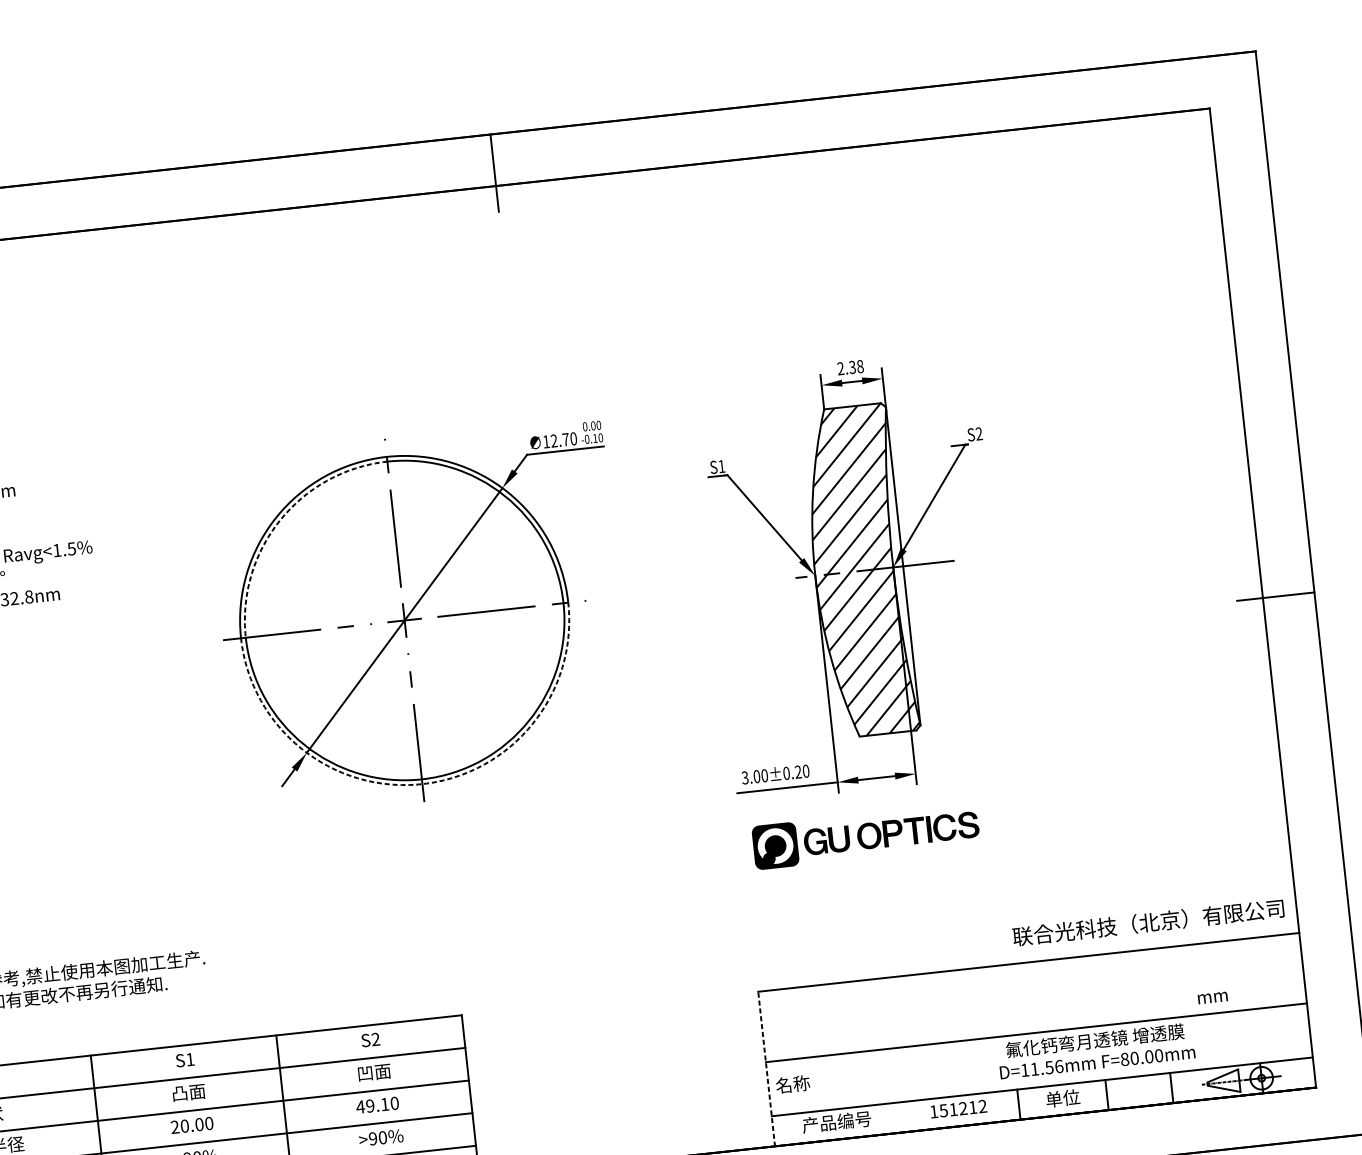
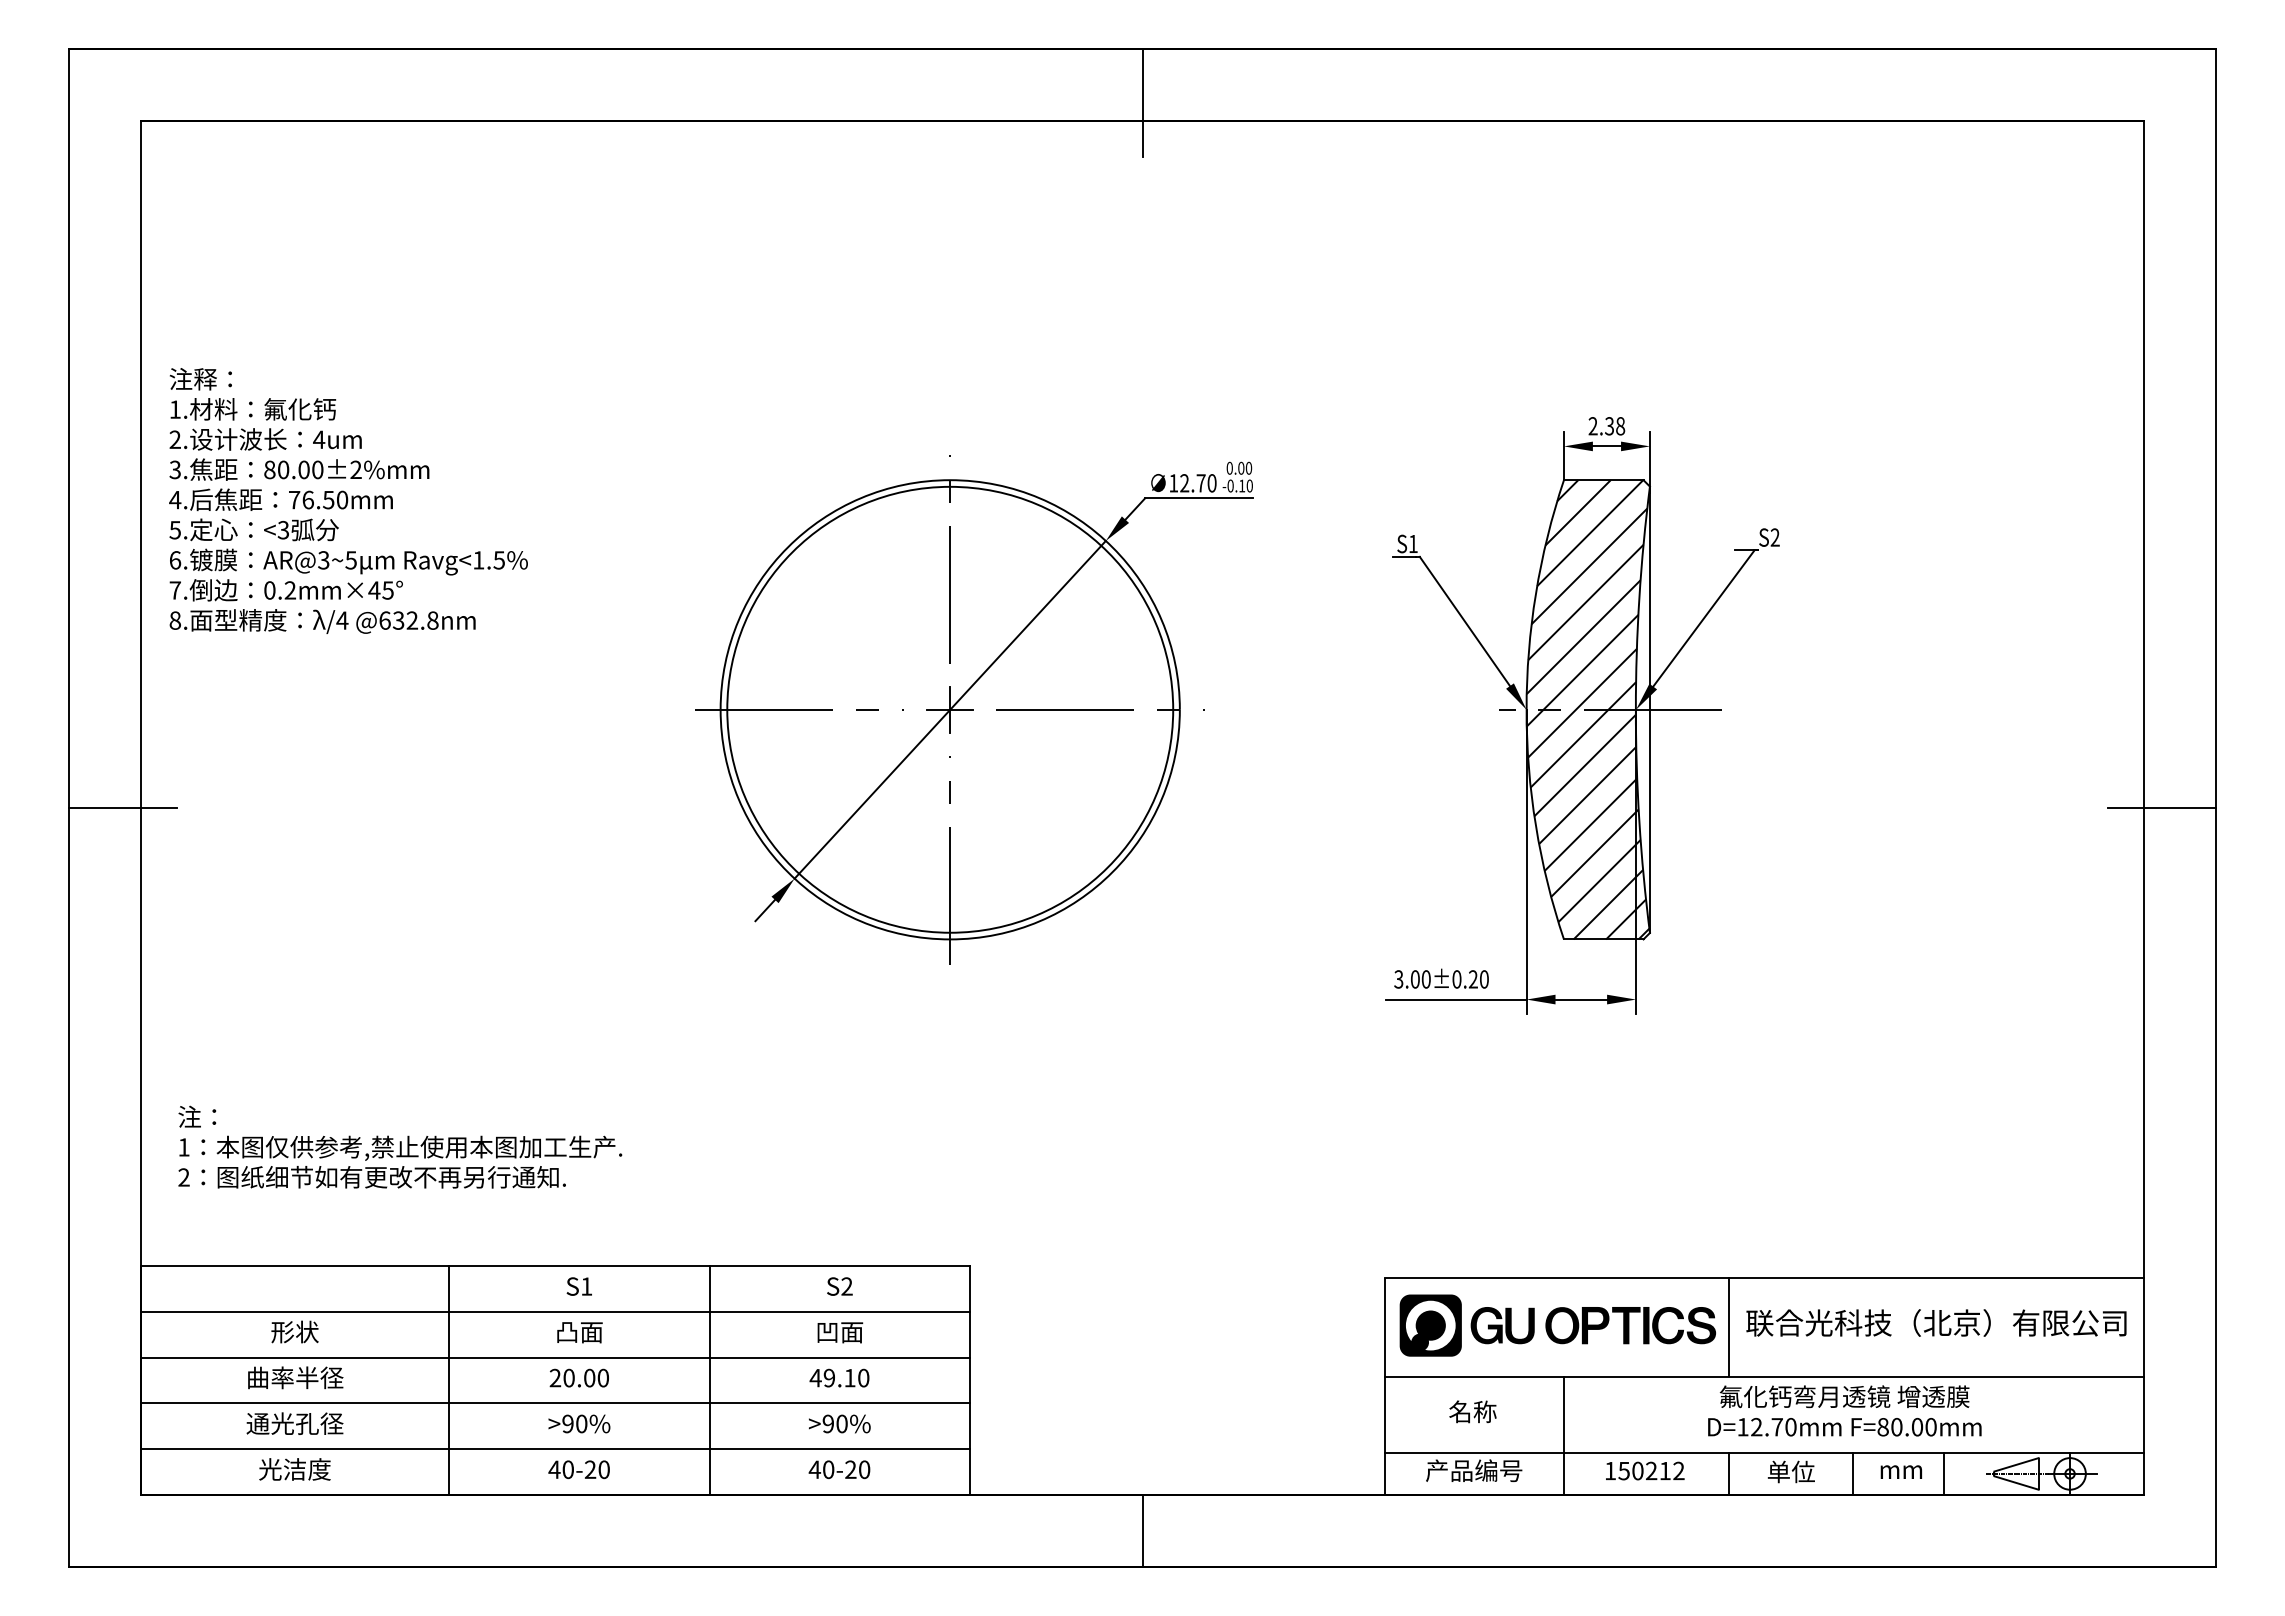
arc: (280, 520) -> (792, 552), dashed -> solid
arc: (422, 784) -> (950, 939), dashed -> solid
part: (865, 836) -> (1557, 1325), moved
text: (1148, 922) -> (1936, 1322), moved
text: (1212, 997) -> (1900, 1471), moved
line: (1007, 1000) -> (1729, 1327), added
text: (1046, 1067) -> (1773, 1426), D=11.56mm -> D=12.70mm
line: (766, 1069) -> (1384, 1386), dashed -> solid
text: (792, 1084) -> (1472, 1411), moved
line: (897, 1090) -> (1563, 1435), added
text: (953, 1109) -> (1637, 1470), 151212 -> 150212

